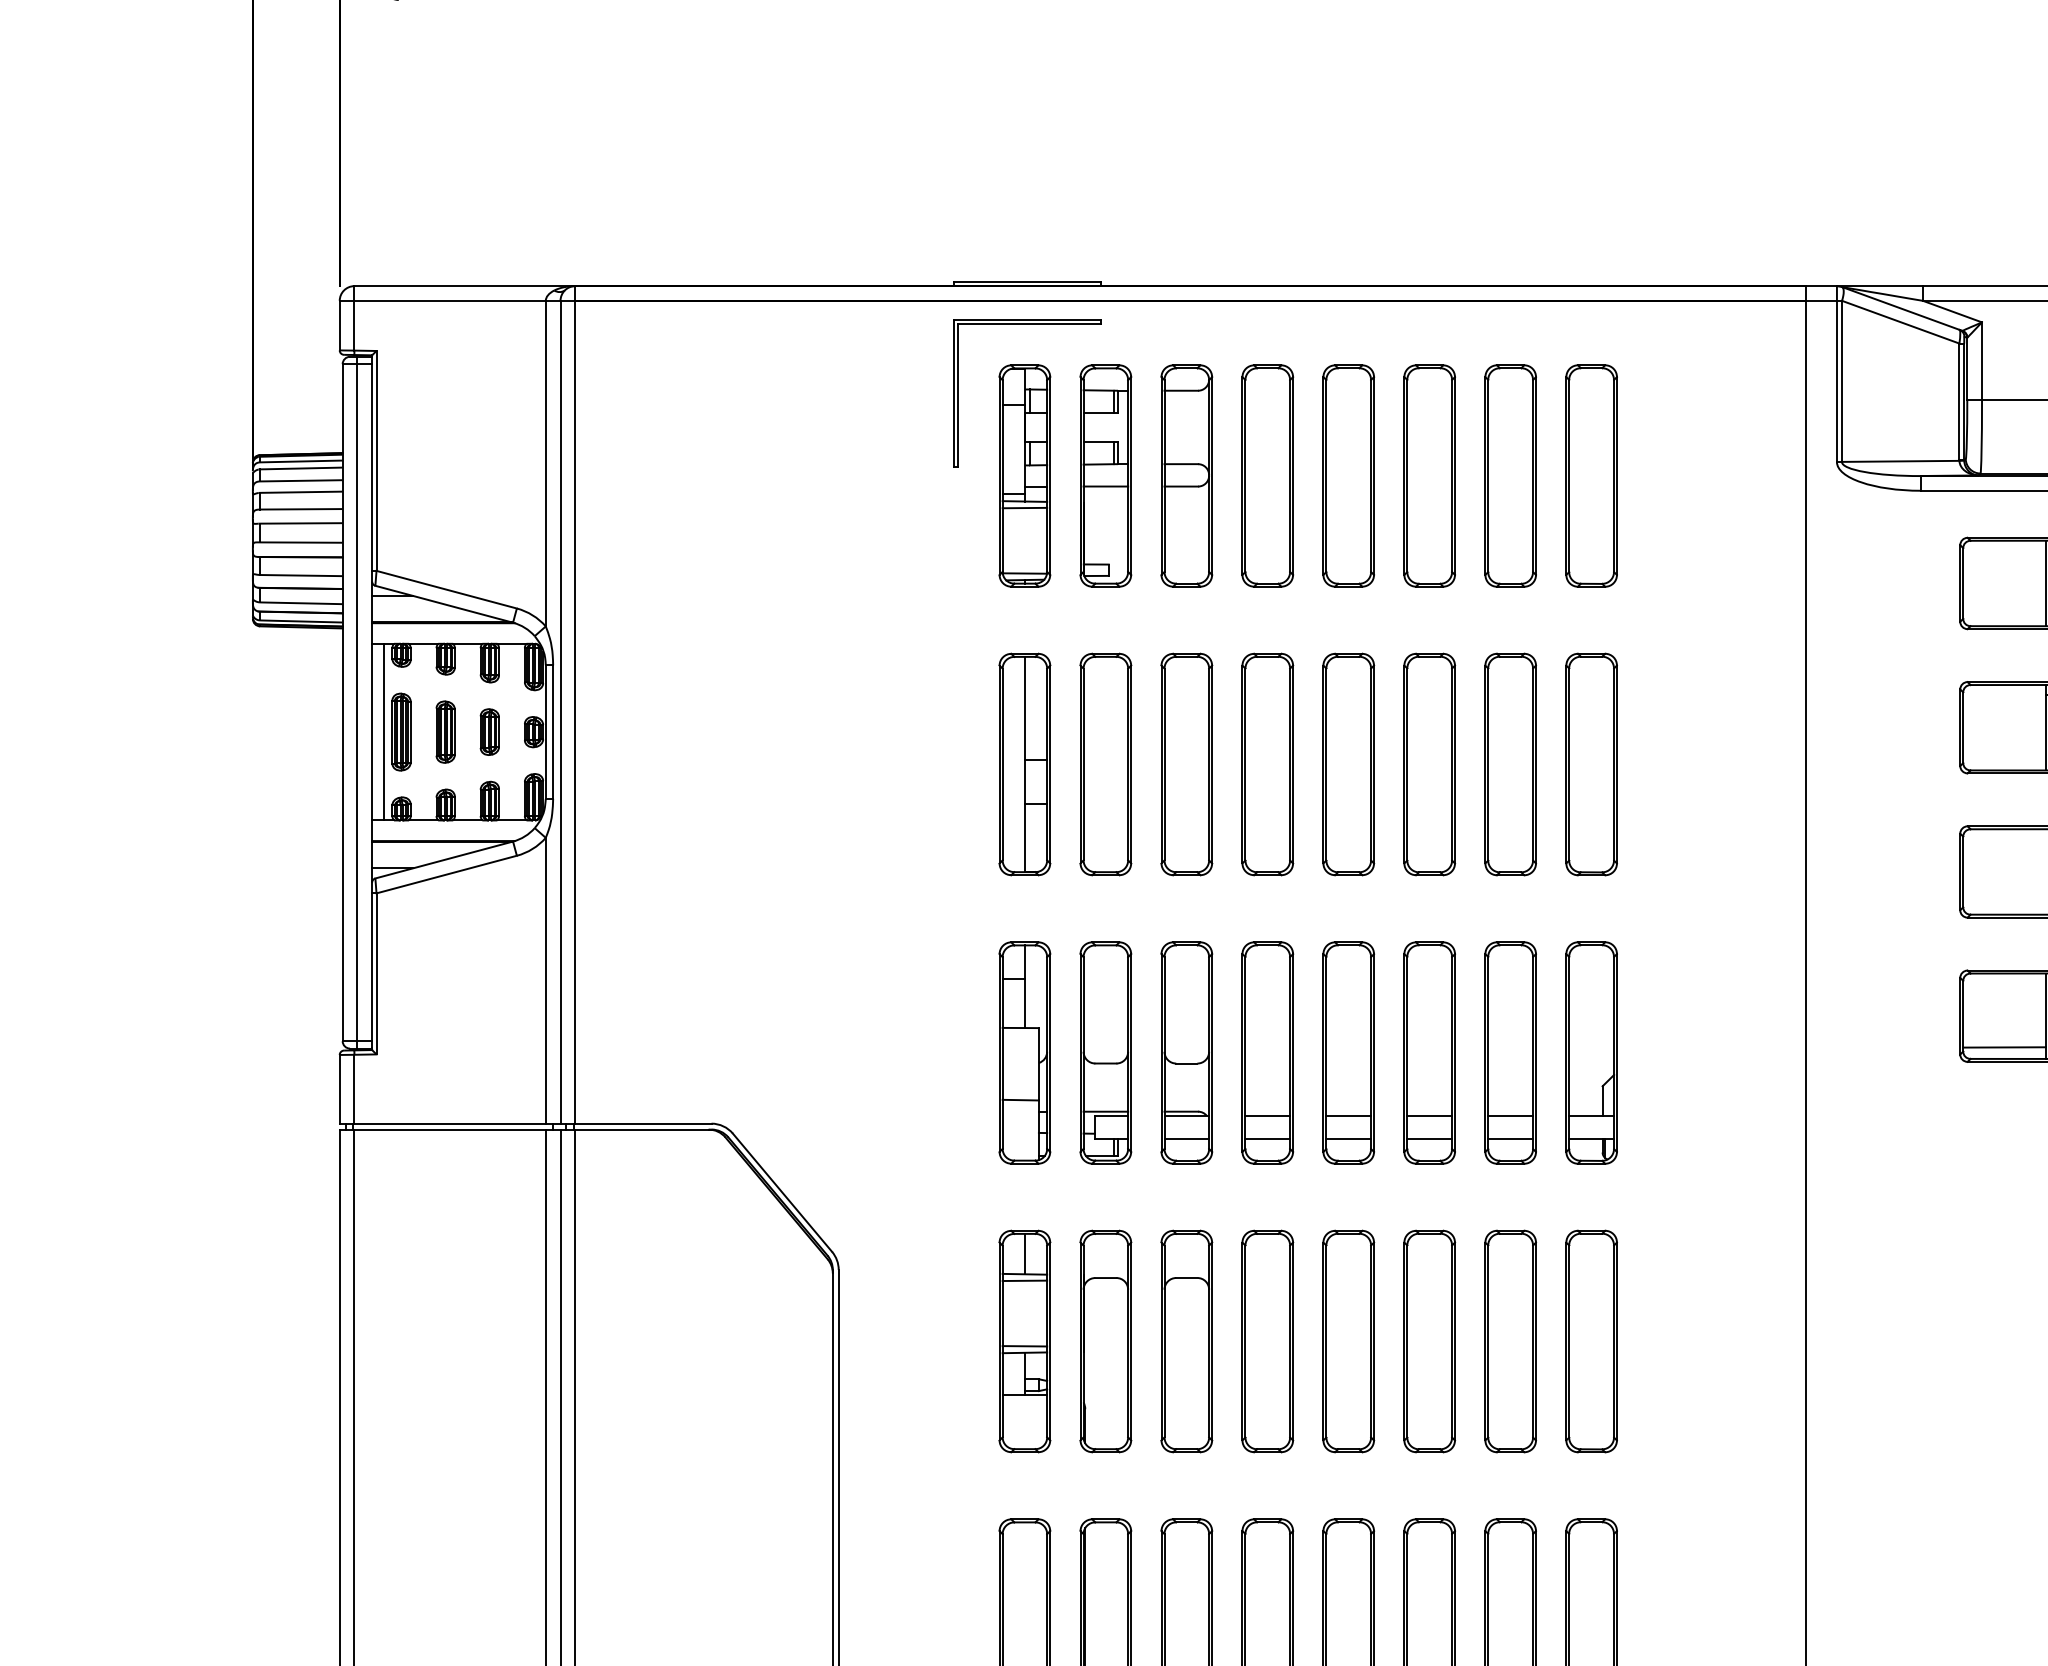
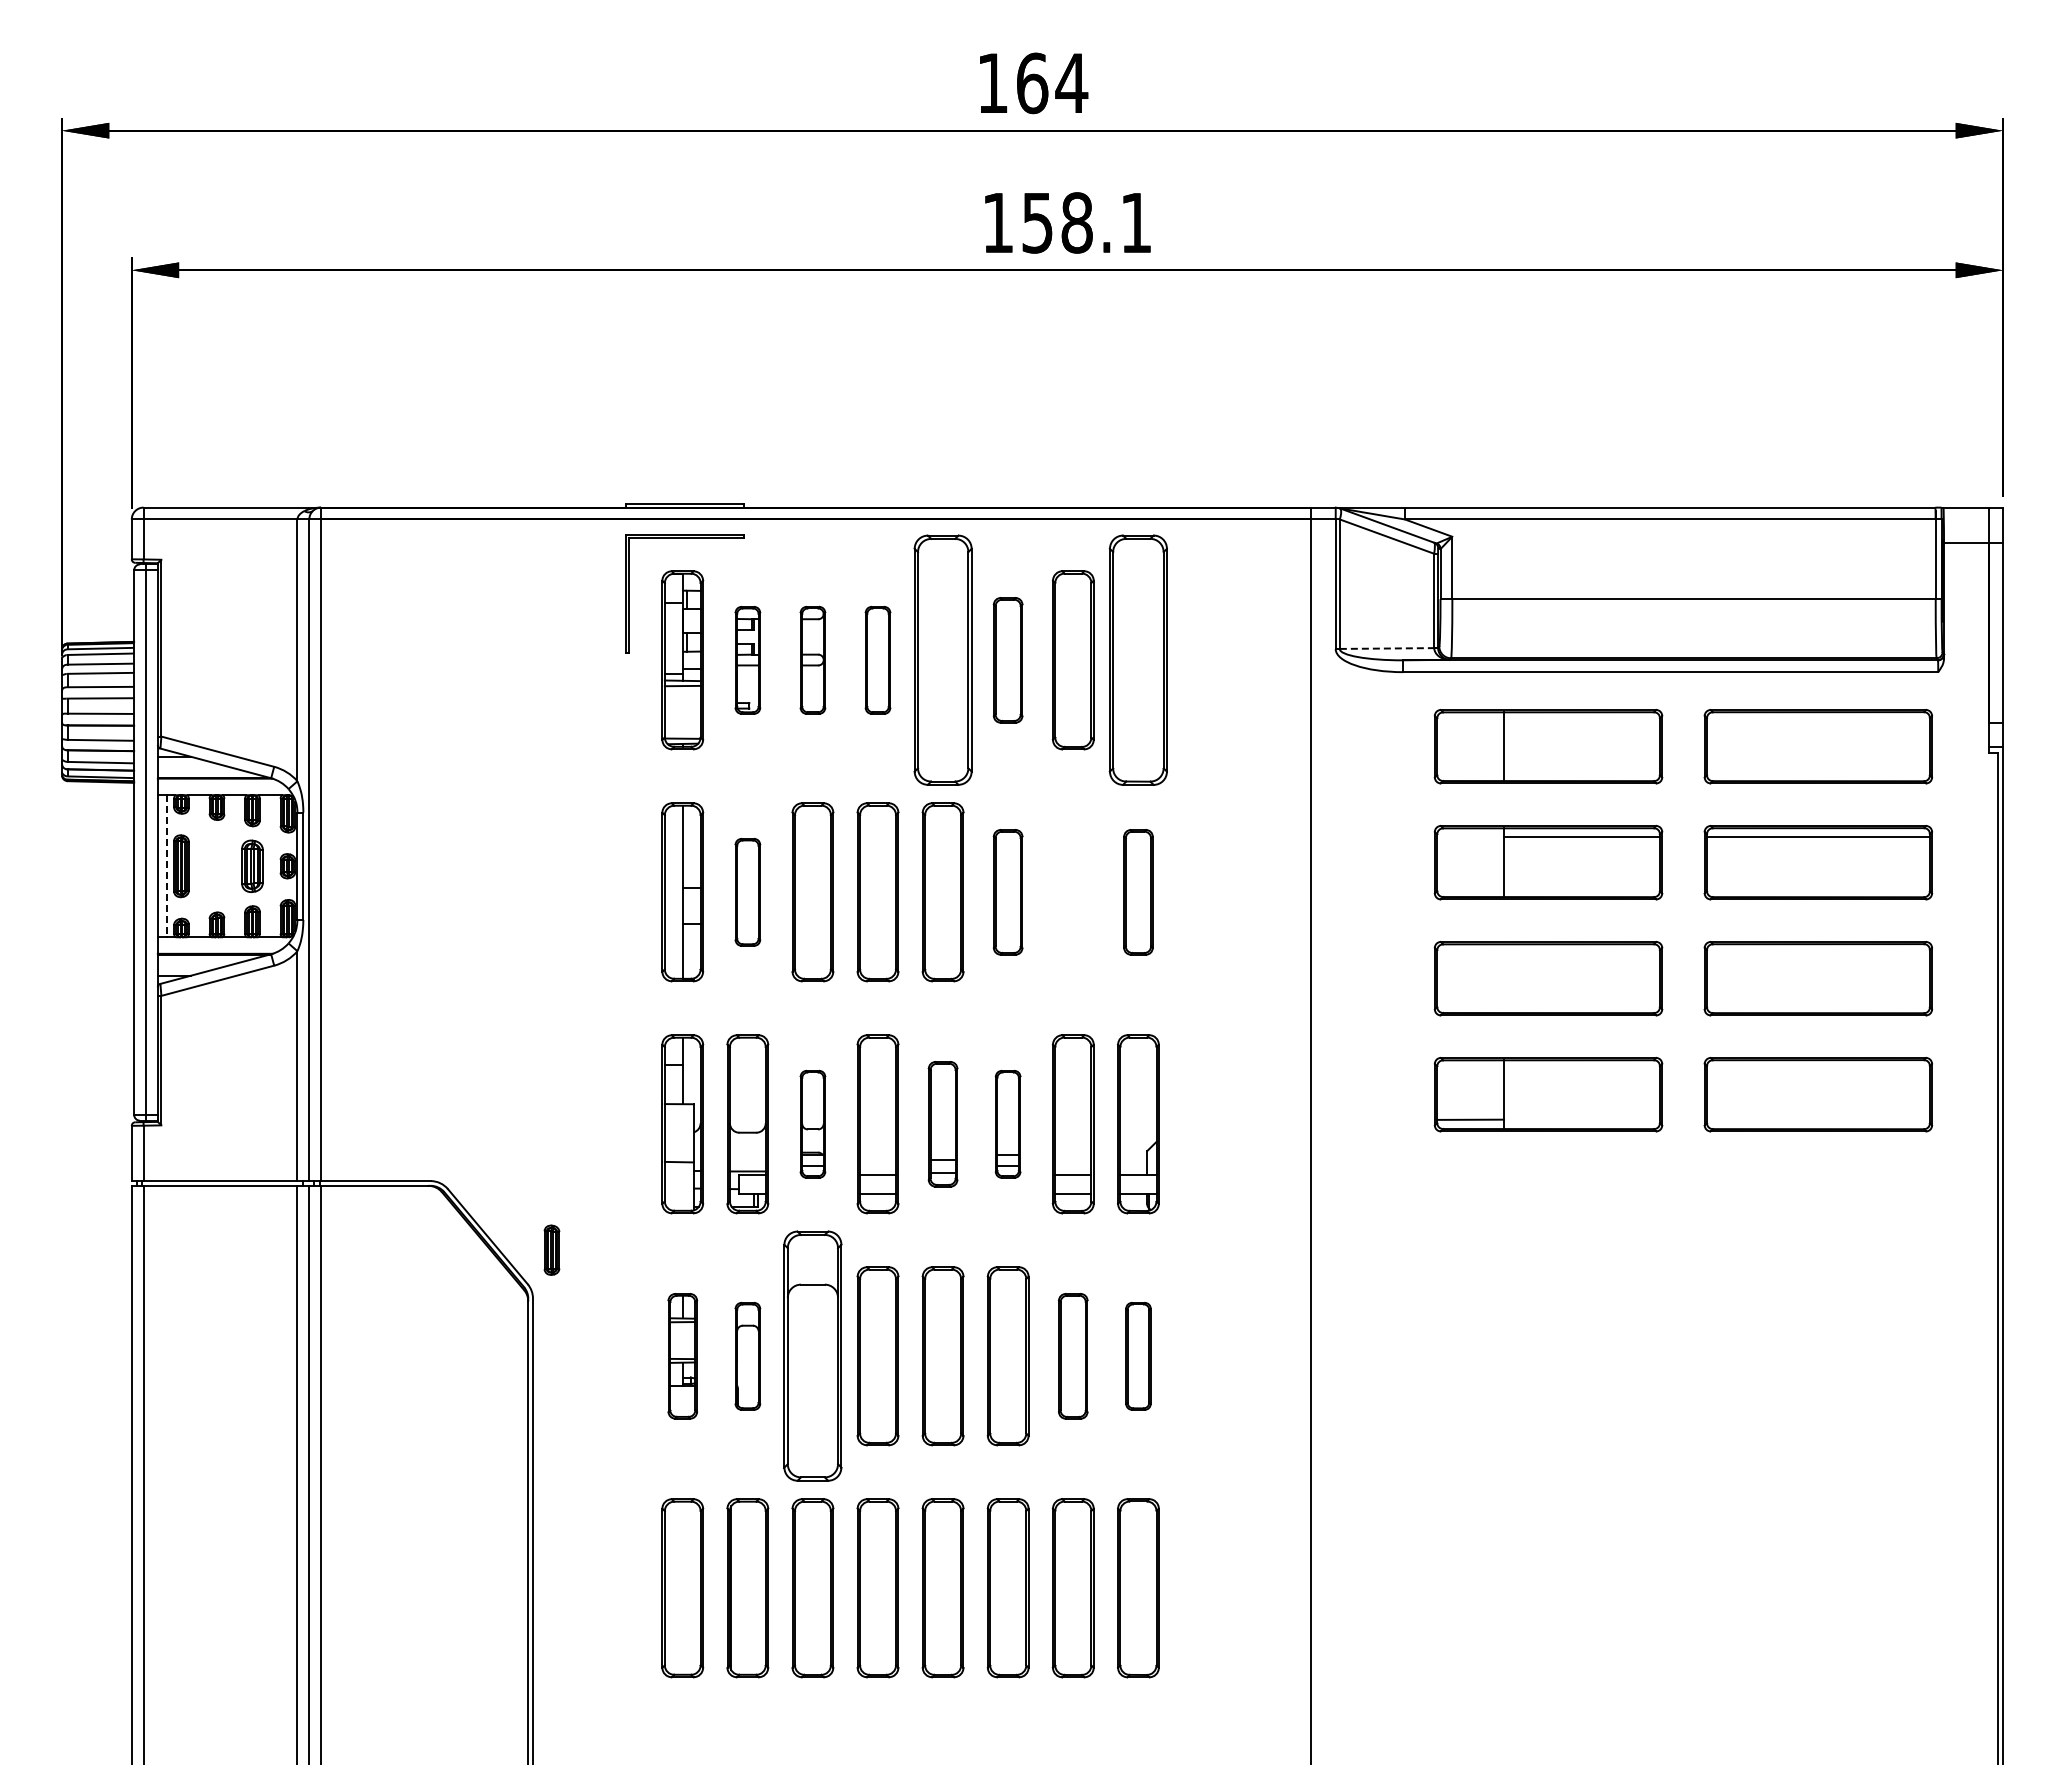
line: (1901, 461) -> (1387, 648), solid -> dashed
part: (1105, 476) -> (747, 660), size x0.6
part: (1186, 476) -> (812, 660), size x0.6
part: (1267, 476) -> (877, 660), size x0.6
part: (1347, 476) -> (942, 660), size x1.4
part: (1428, 476) -> (1007, 660), size x0.7
part: (1591, 476) -> (1138, 660), size x1.4
part: (445, 731) -> (551, 1249), moved
part: (489, 731) -> (252, 865), size x1.4
line: (384, 732) -> (167, 866), solid -> dashed
part: (1105, 764) -> (747, 892), size x0.6
part: (1428, 764) -> (1007, 892), size x0.7
part: (1509, 764) -> (1072, 892), removed
part: (1591, 764) -> (1138, 892), size x0.7
part: (1186, 1053) -> (812, 1124), size x0.6
part: (1347, 1053) -> (942, 1124), size x0.7
part: (1428, 1053) -> (1007, 1124), size x0.6
part: (1024, 1341) -> (682, 1356), size x0.7
part: (1105, 1341) -> (747, 1356), size x0.6
part: (1186, 1341) -> (812, 1356), size x1.4
part: (1509, 1341) -> (1072, 1356), size x0.7
part: (1591, 1341) -> (1138, 1356), size x0.6

